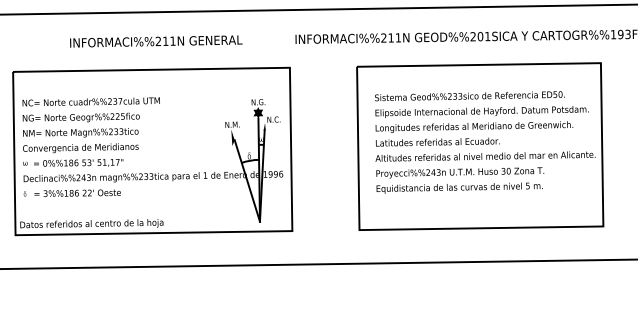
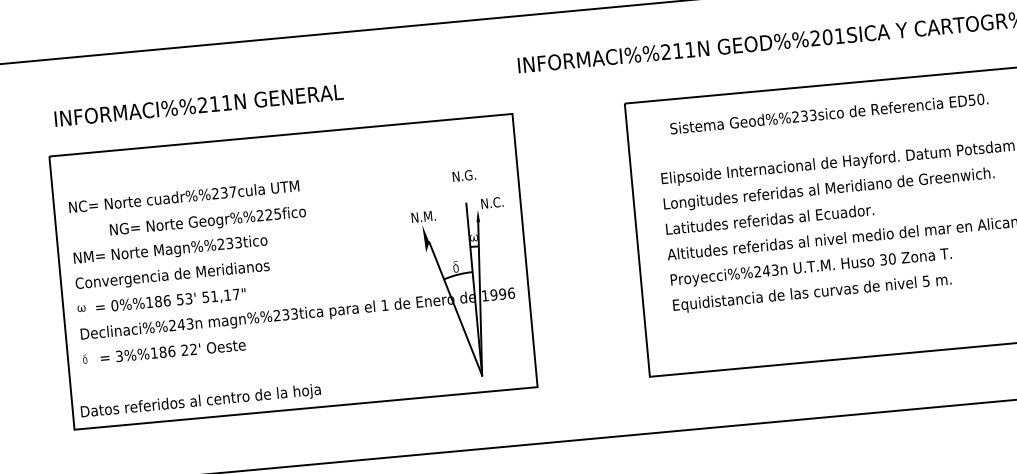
text: (156, 41) -> (199, 105), moved
text: (469, 96) -> (828, 114), moved
fill: (258, 112) -> (465, 192), removed
text: (80, 117) -> (206, 221), moved

